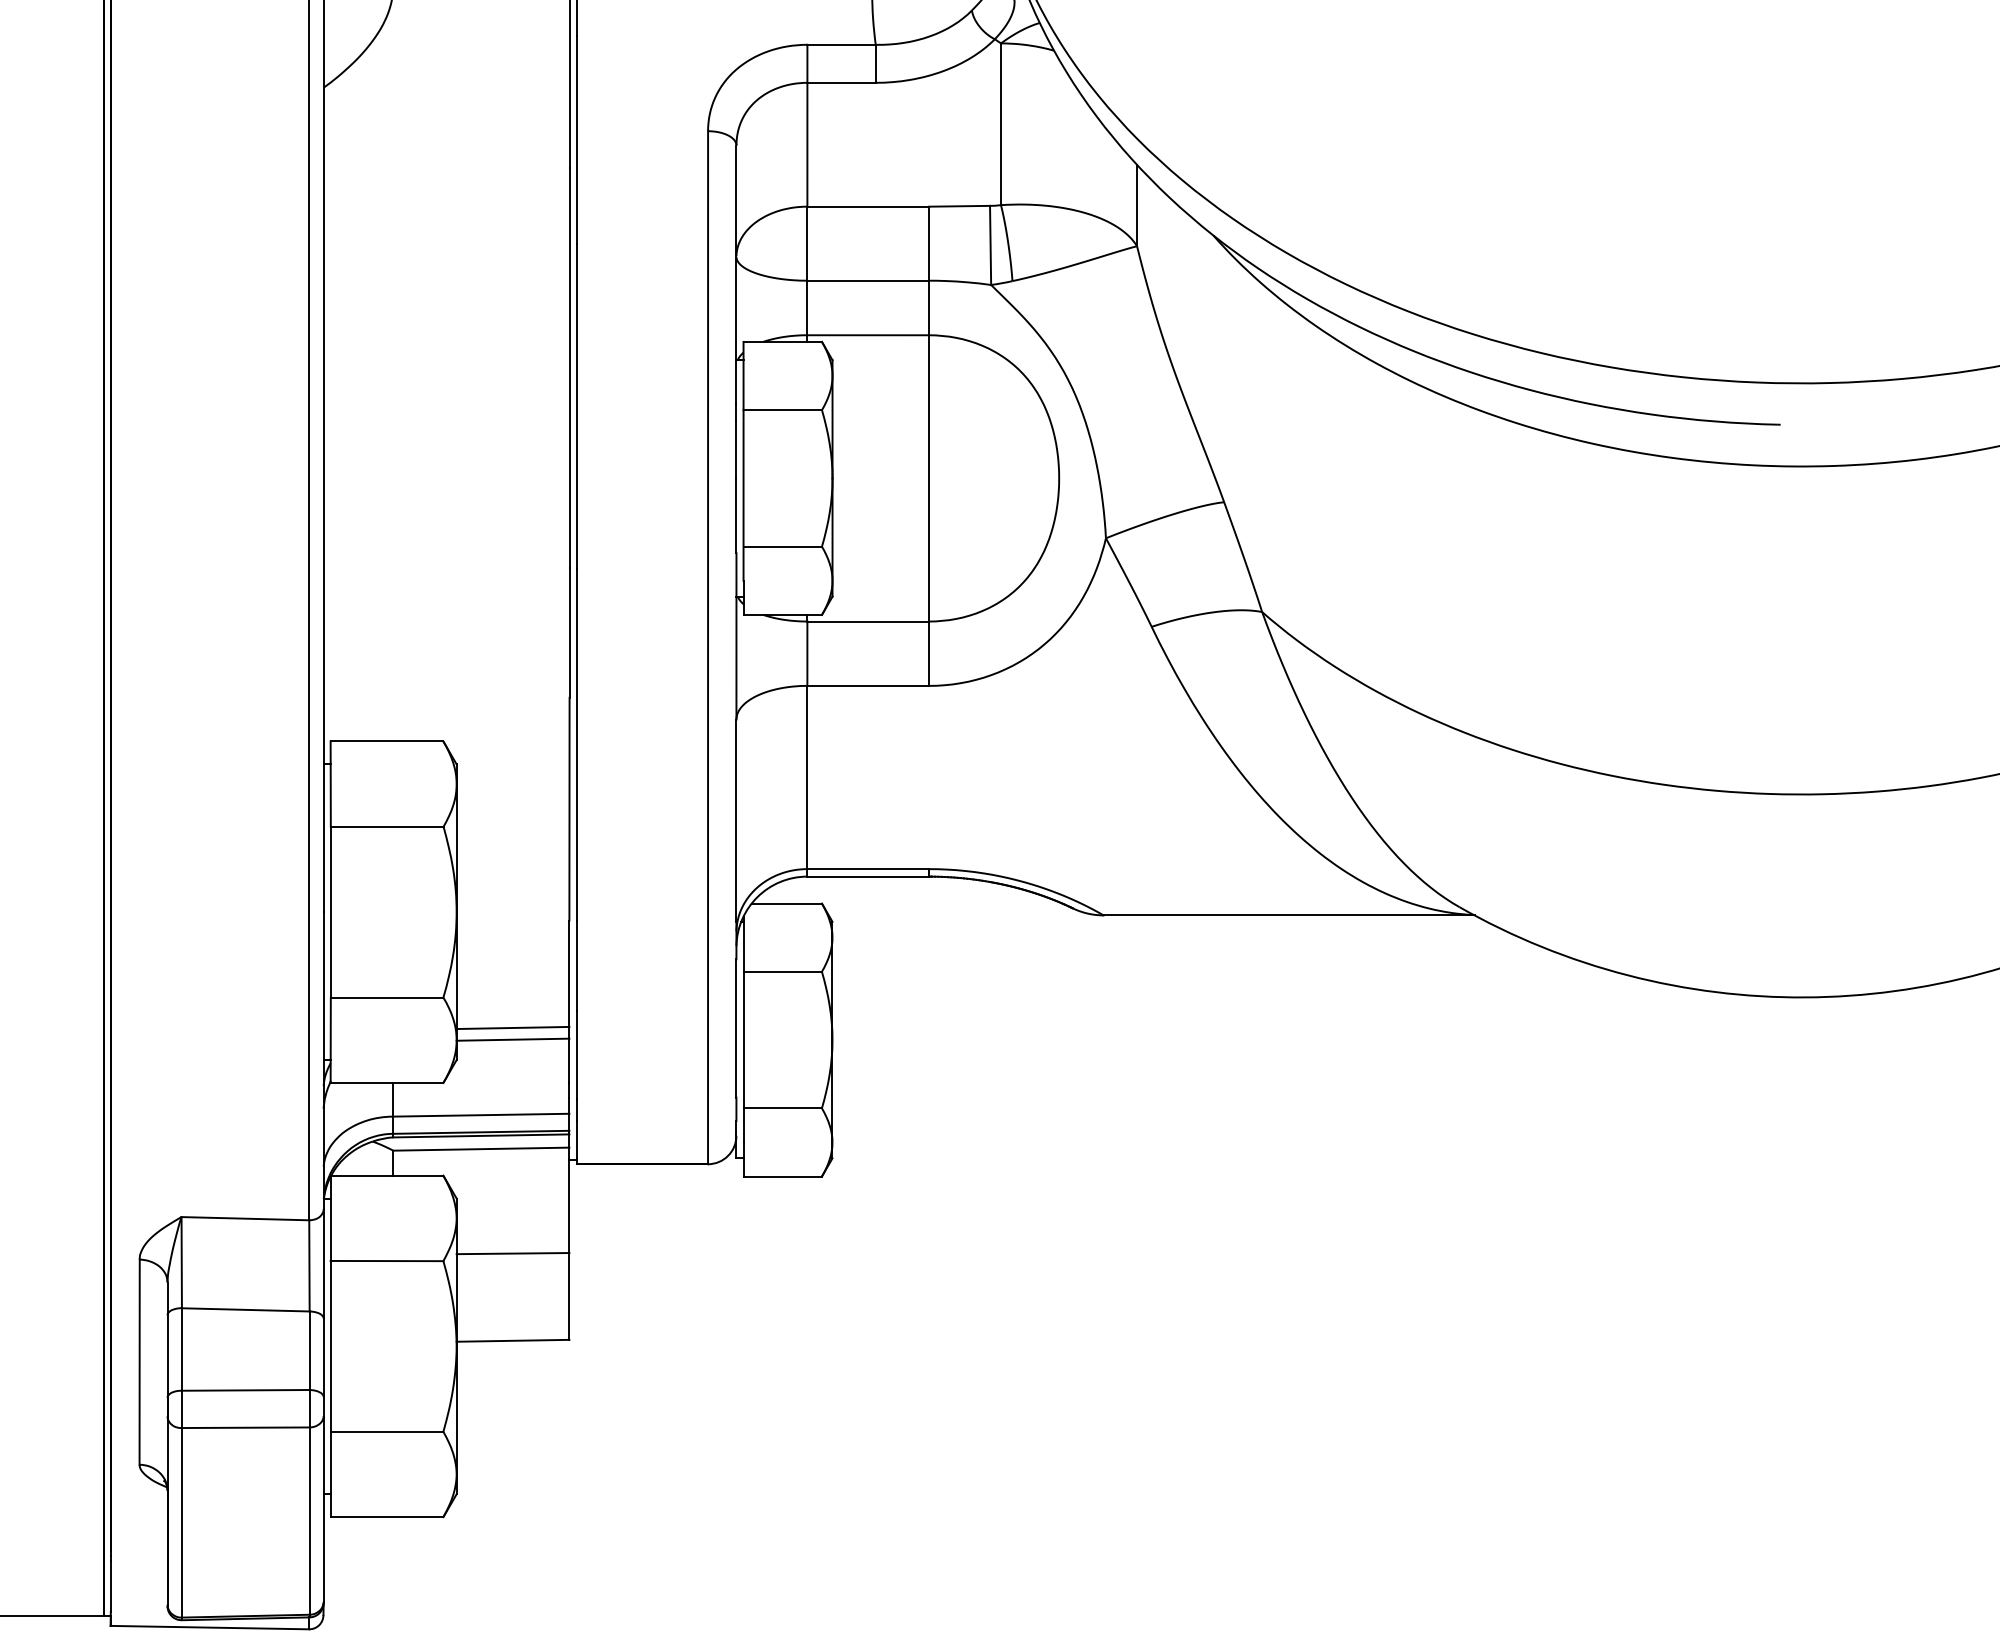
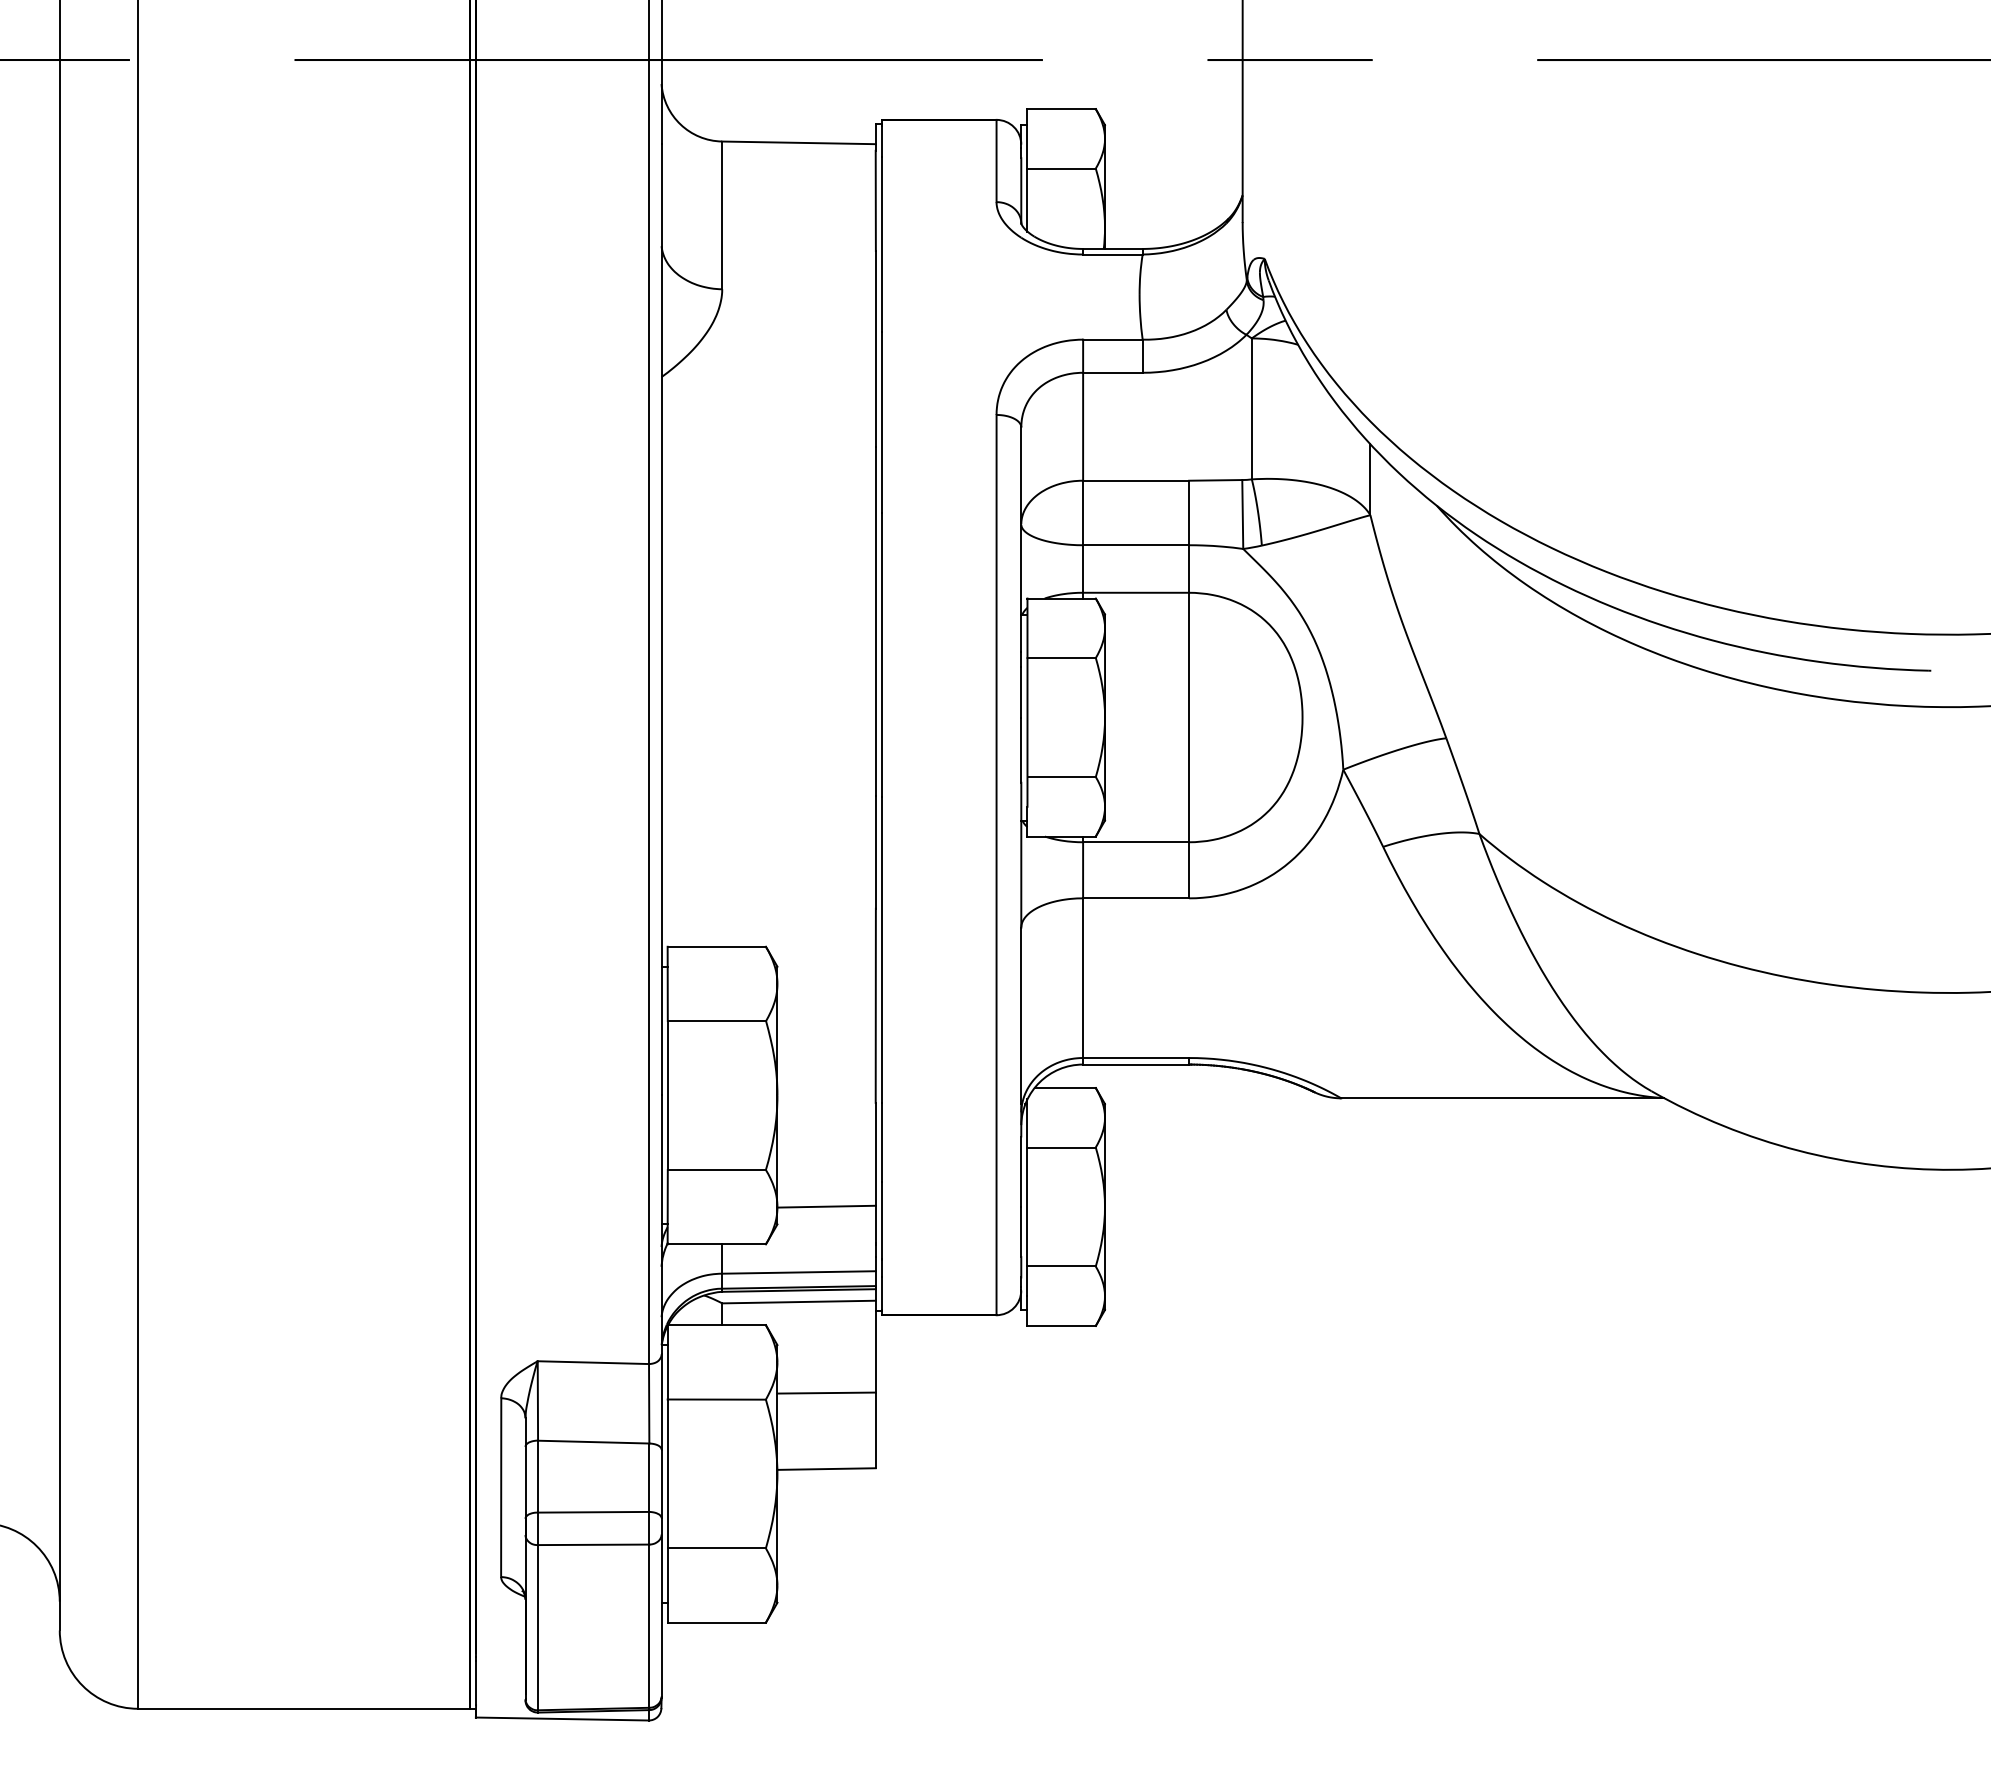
line: (512, 1028) -> (826, 1196), removed

